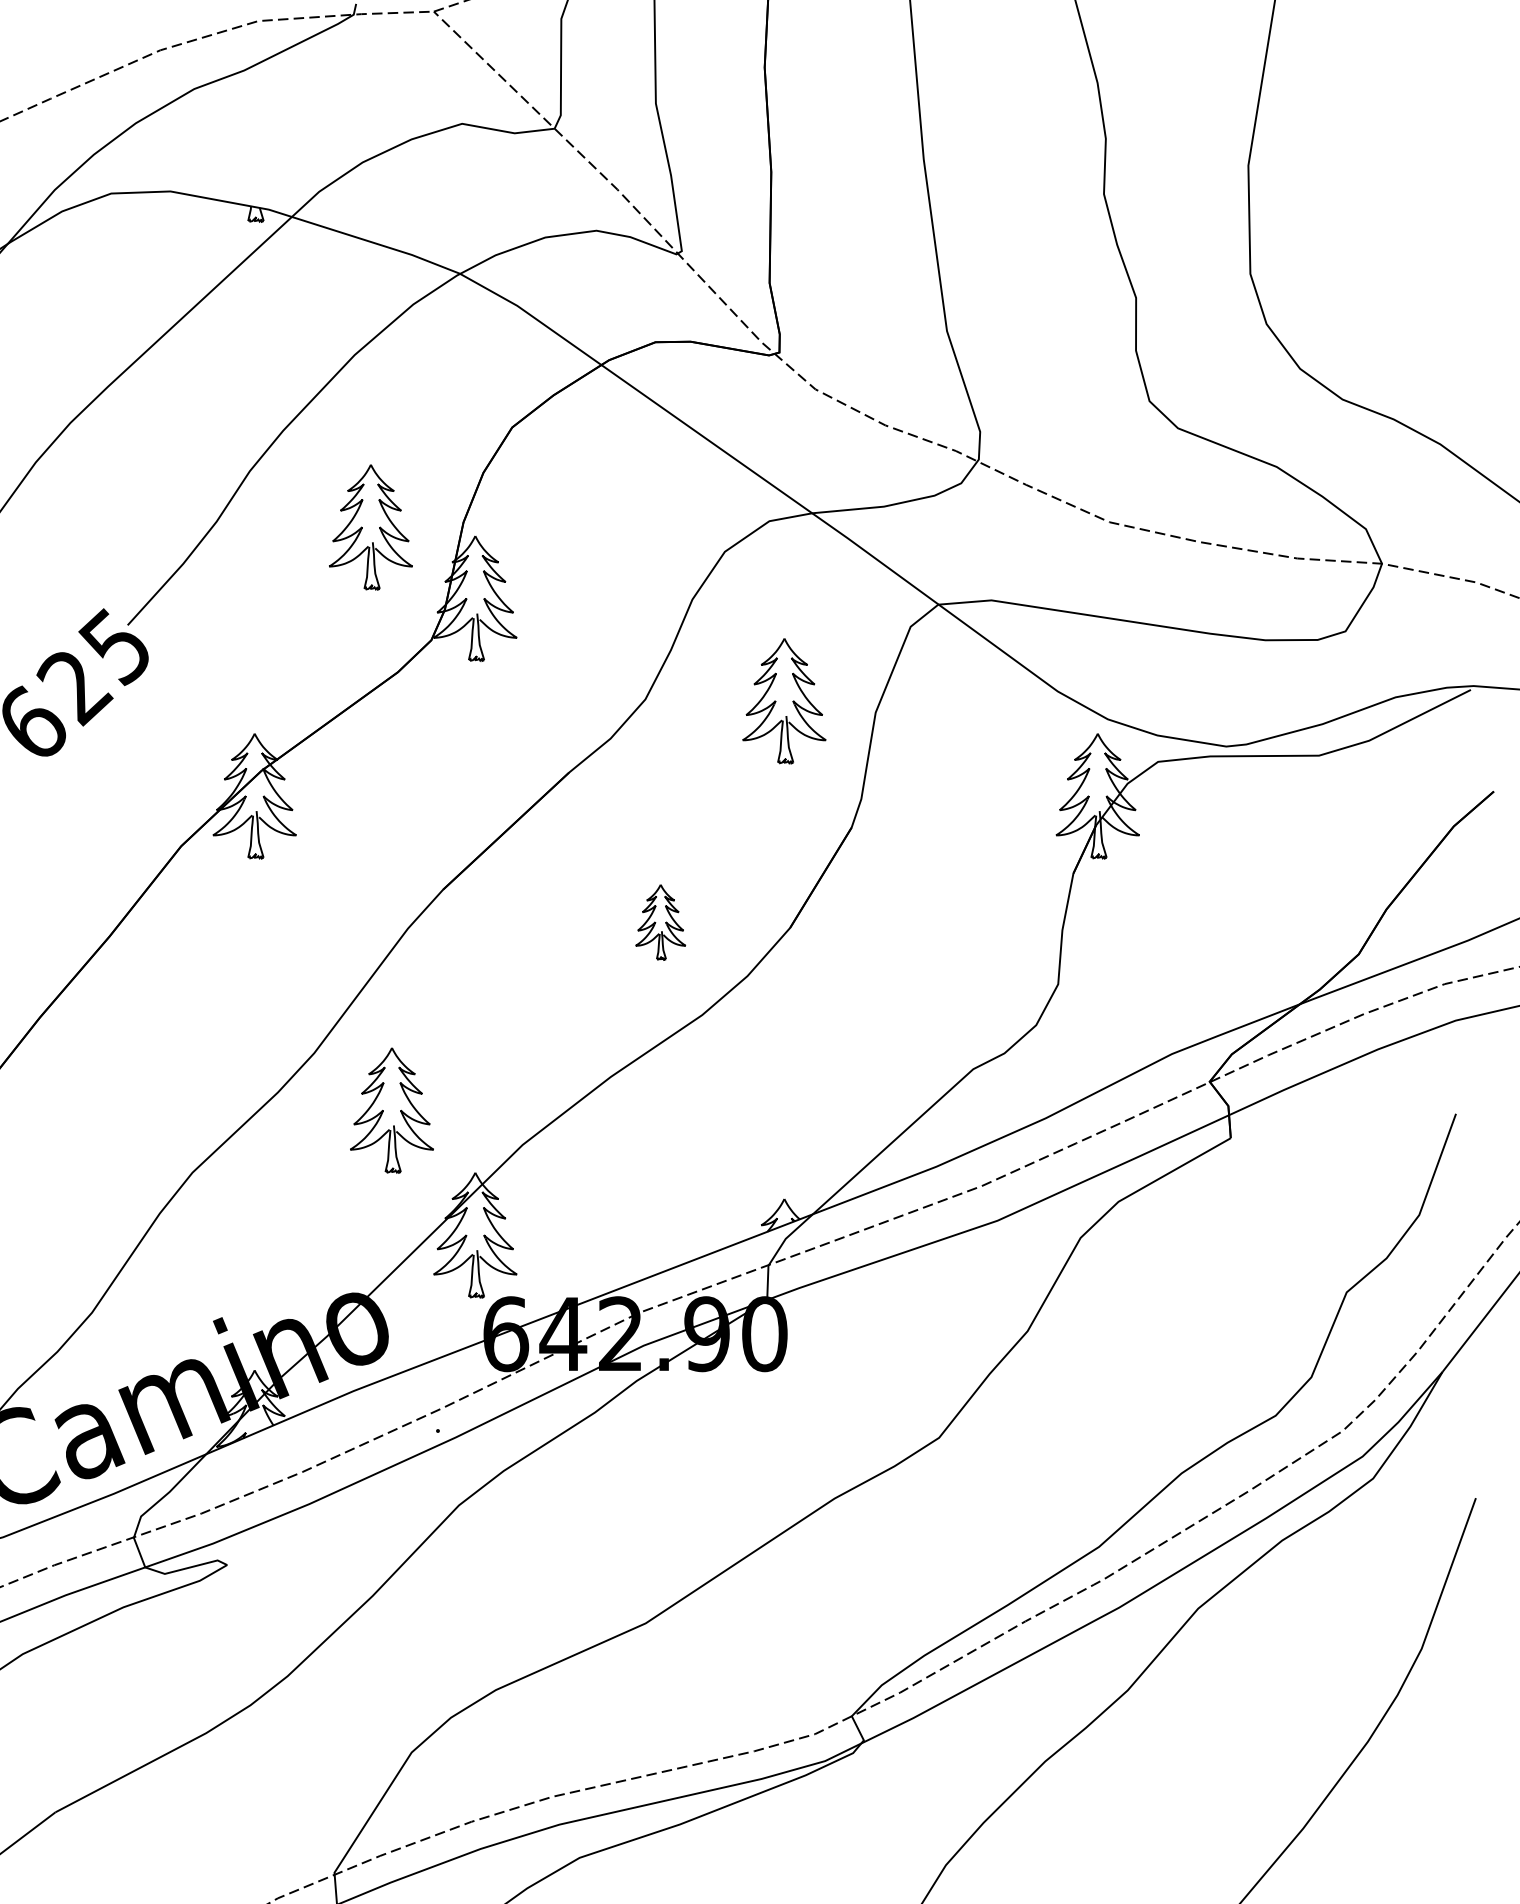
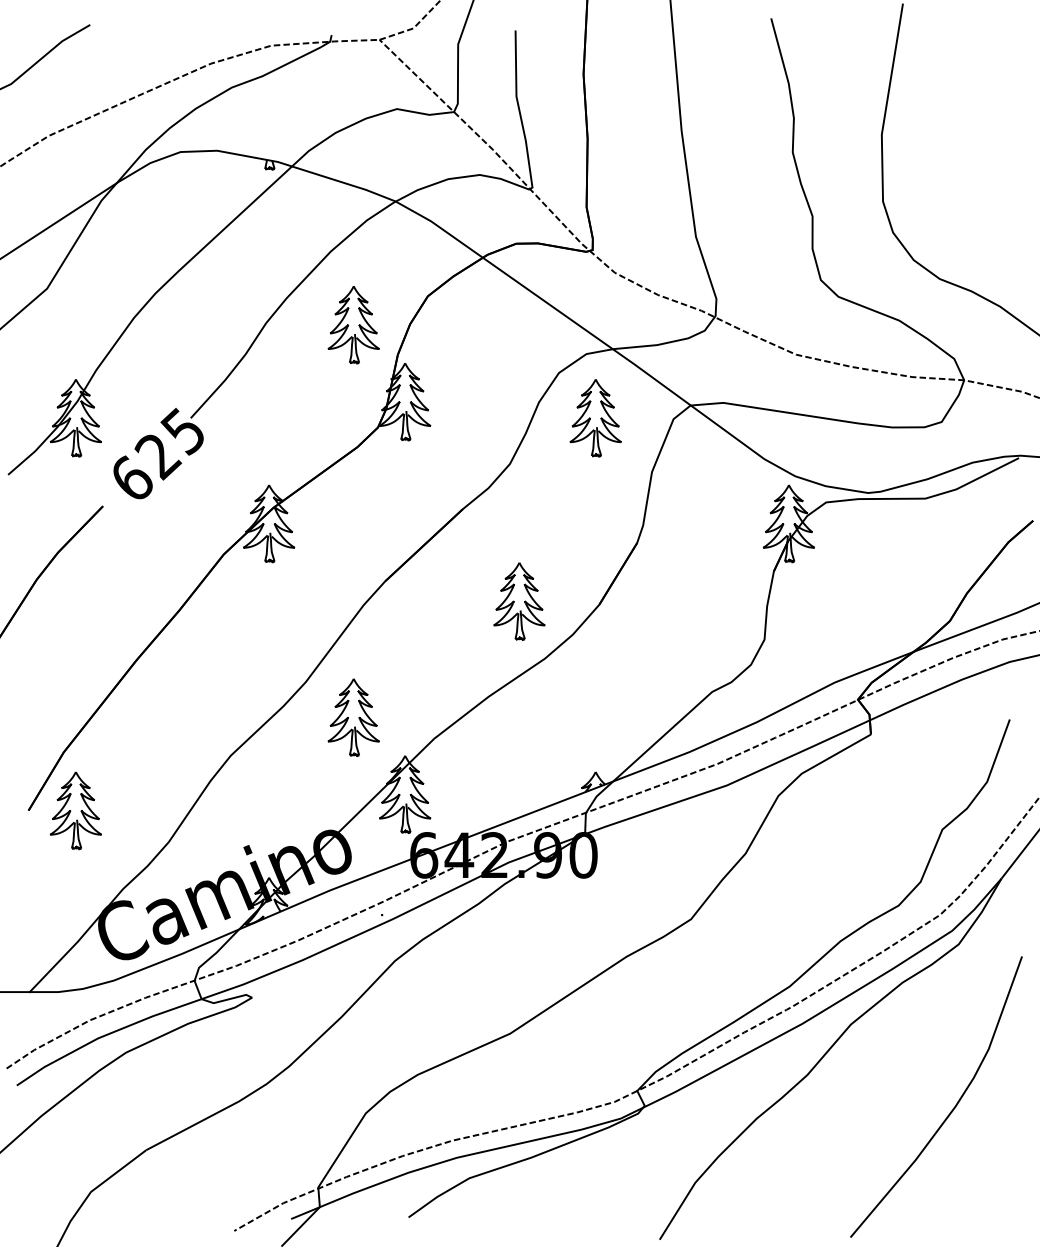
part: (370, 528) -> (353, 325), moved
part: (784, 701) -> (595, 418), moved
part: (660, 922) -> (519, 601), size x1.67

